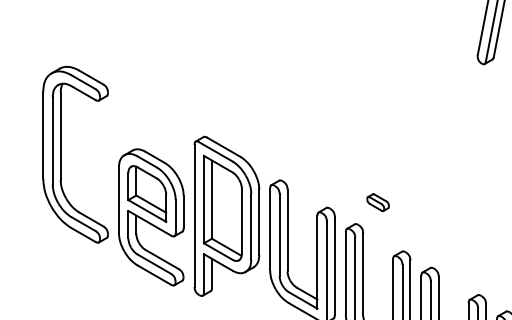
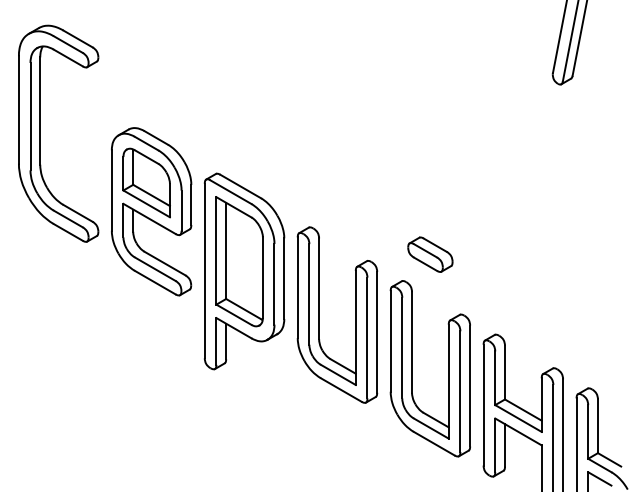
part: (60, 154) -> (40, 133), moved
part: (378, 202) -> (430, 254), size x1.67
part: (151, 217) -> (151, 211), moved

